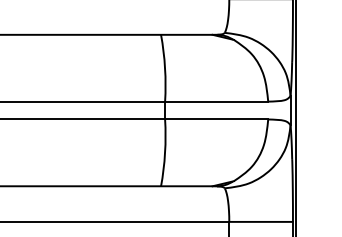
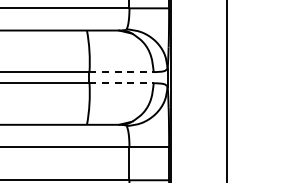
line: (218, 102) -> (122, 72), solid -> dashed
line: (218, 119) -> (122, 83), solid -> dashed

